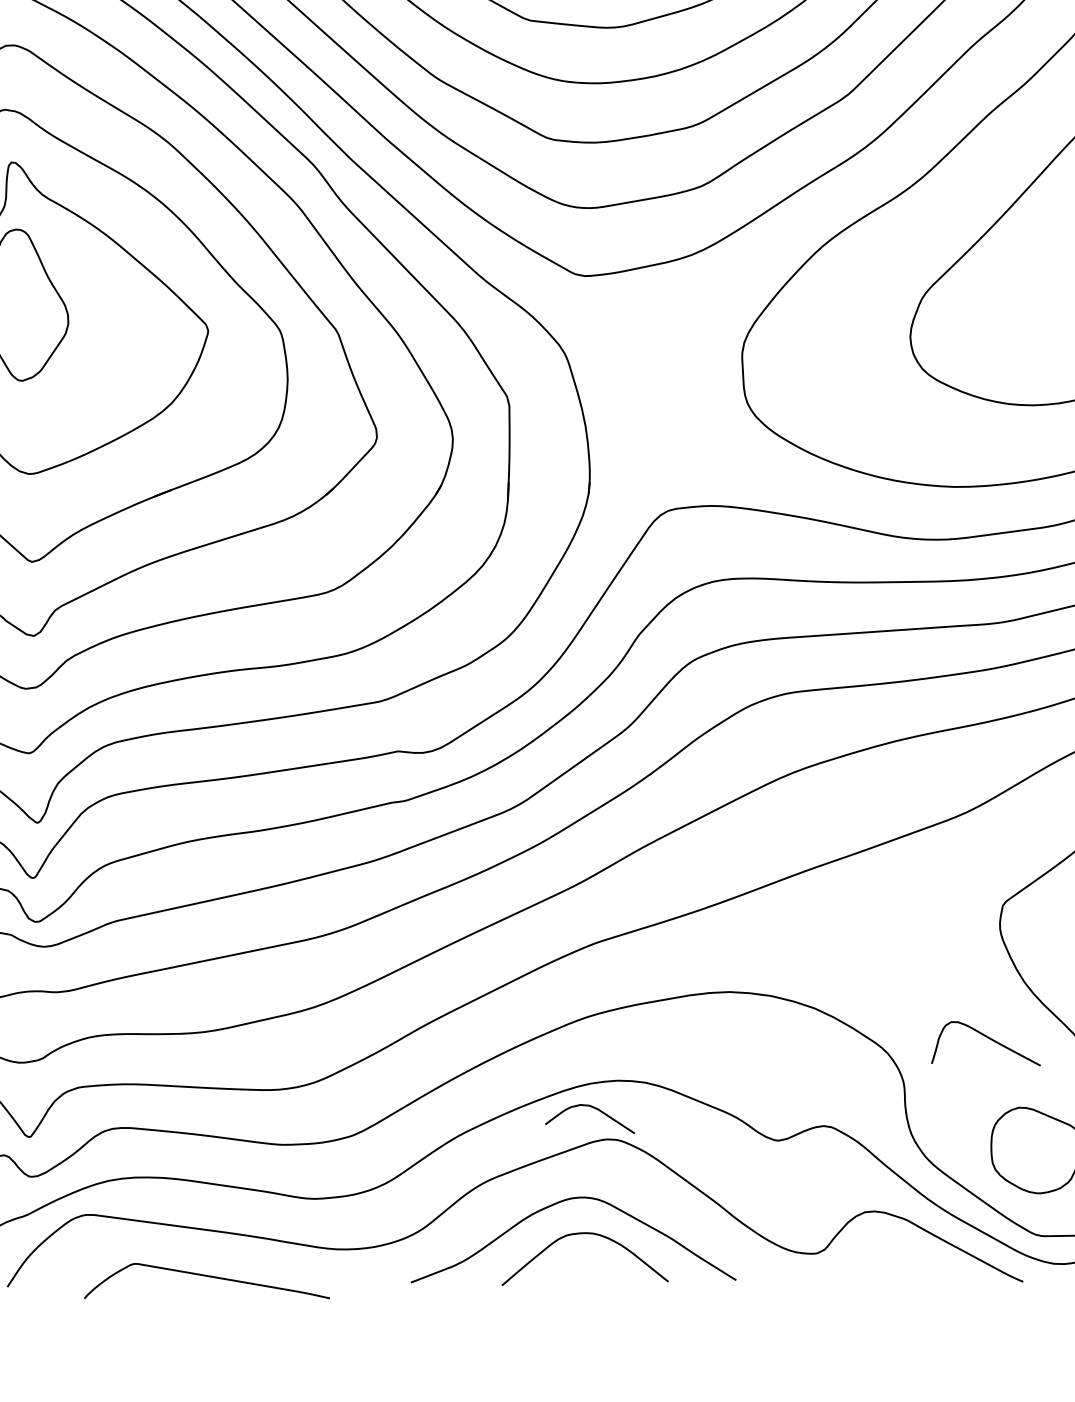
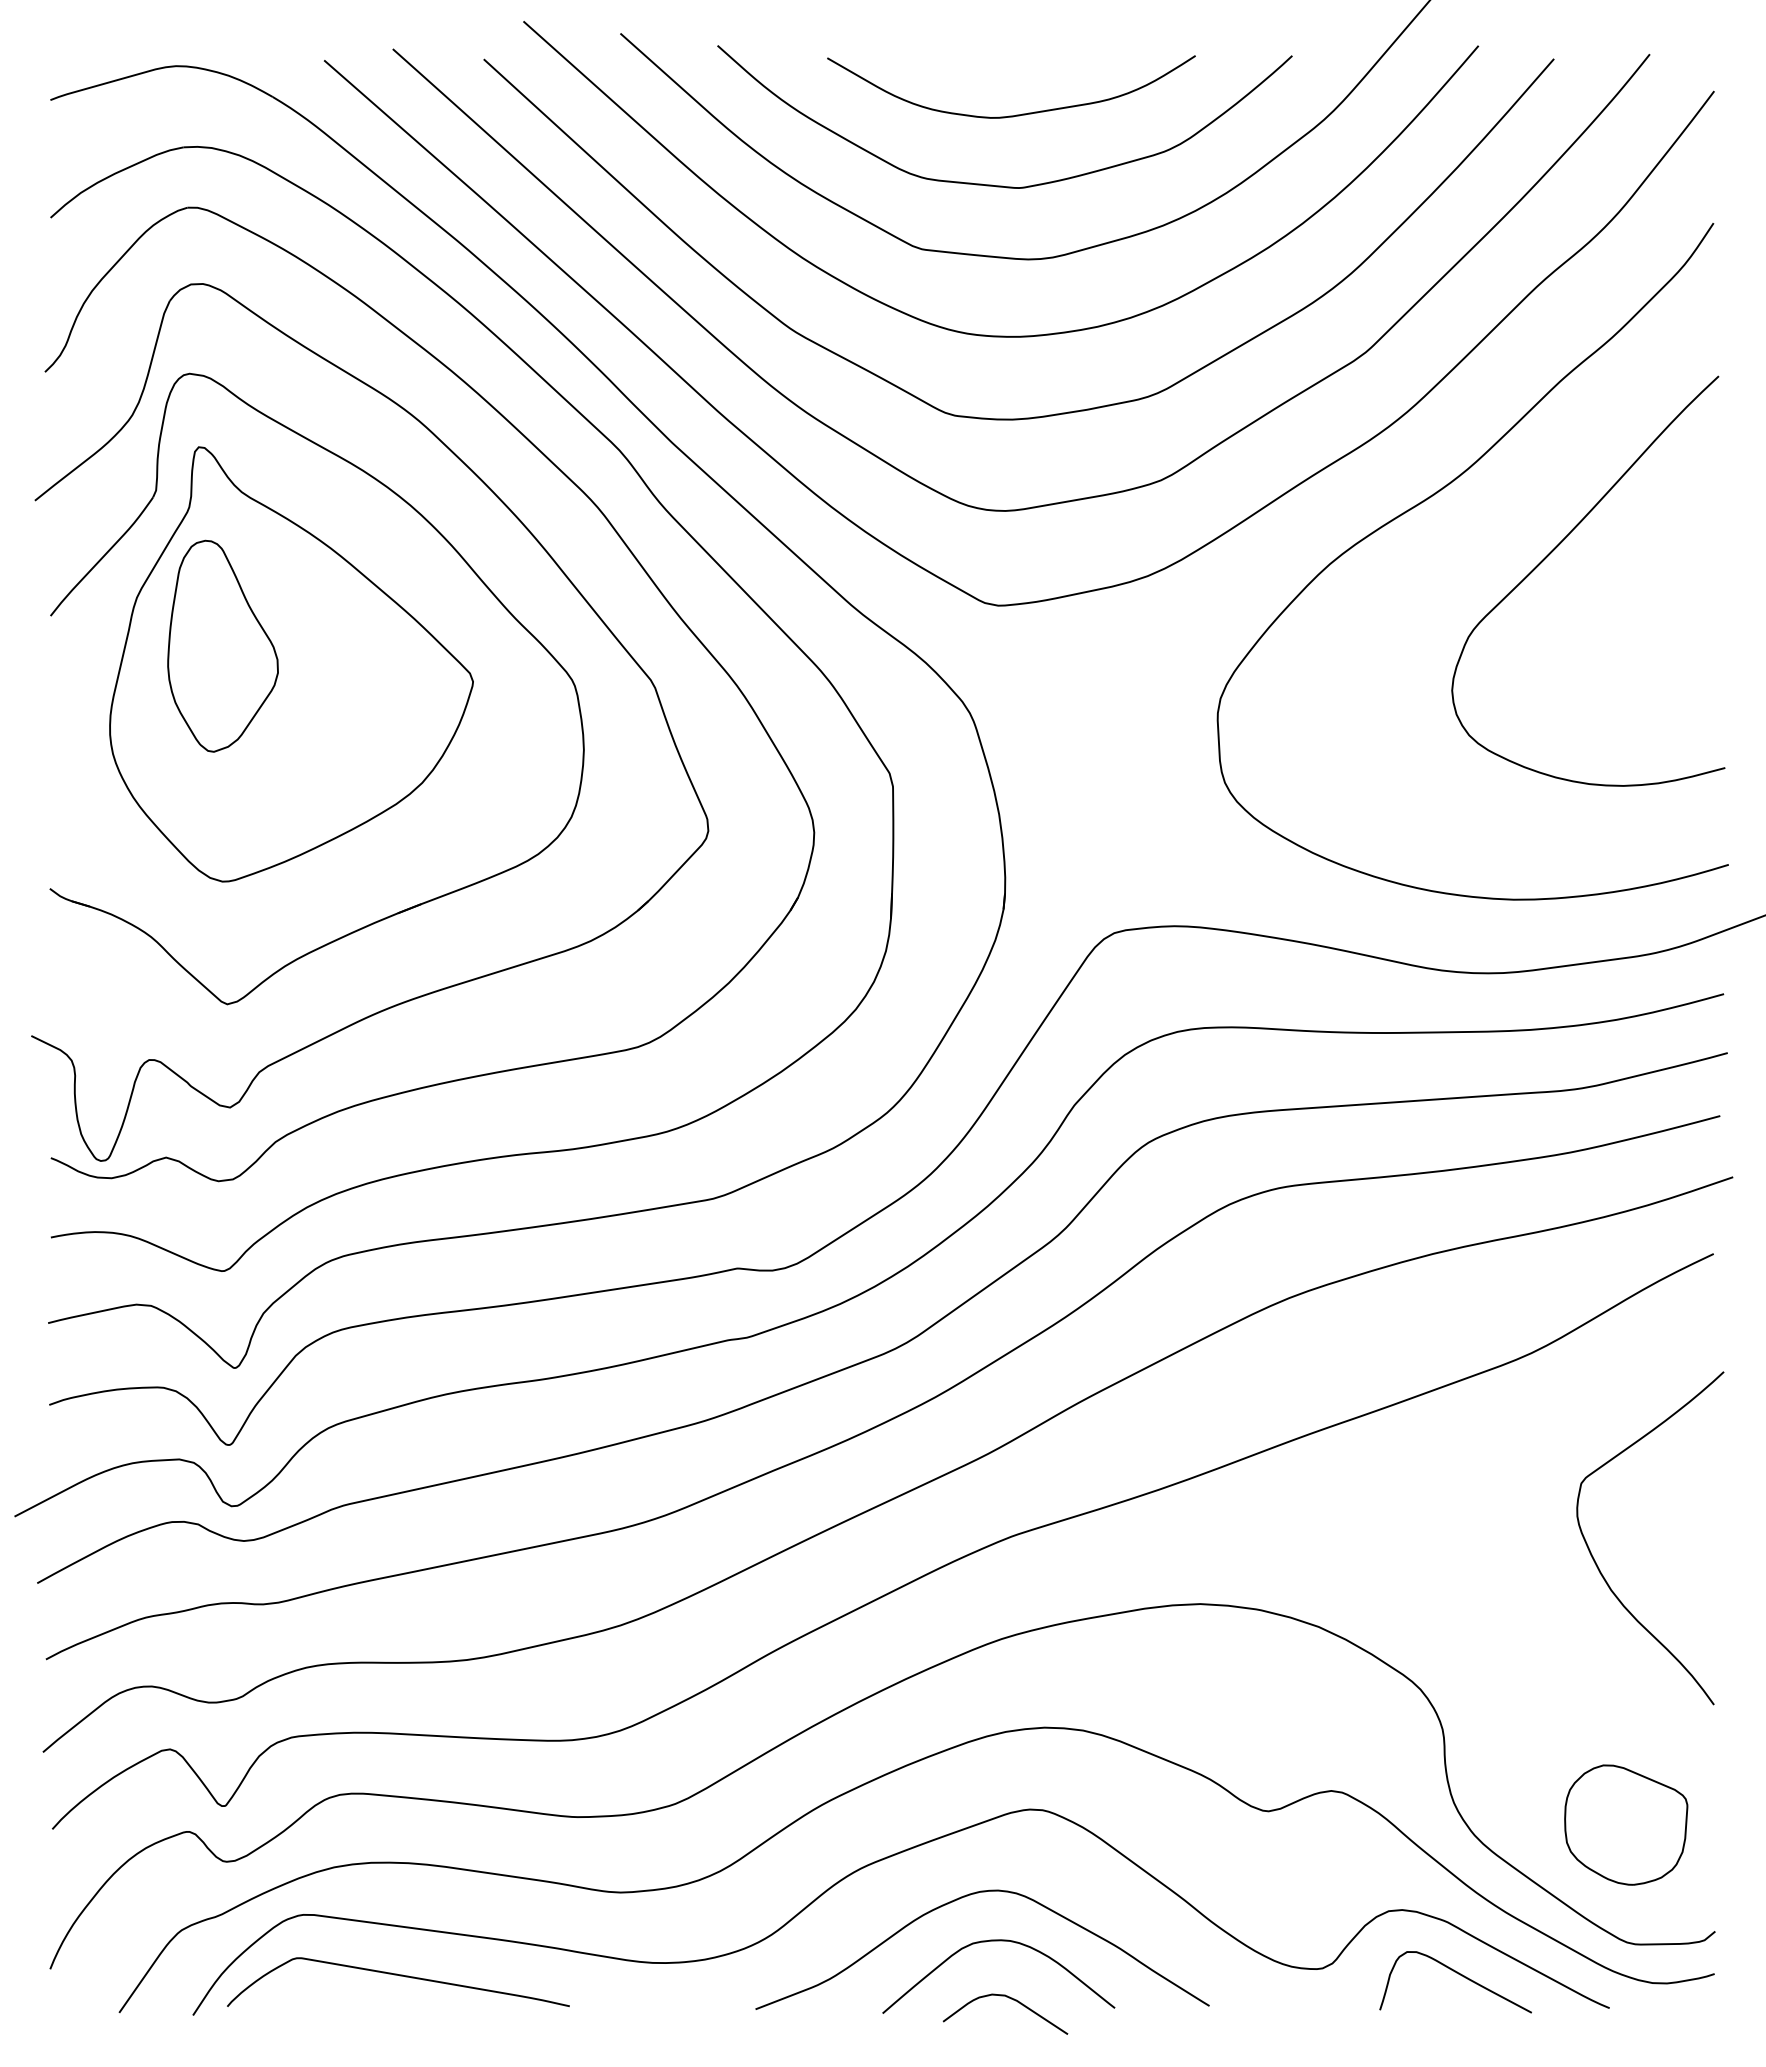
curve: (990, 1039) -> (1461, 1976), moved
curve: (594, 1108) -> (1011, 1999), moved
curve: (207, 1277) -> (399, 1976), moved

